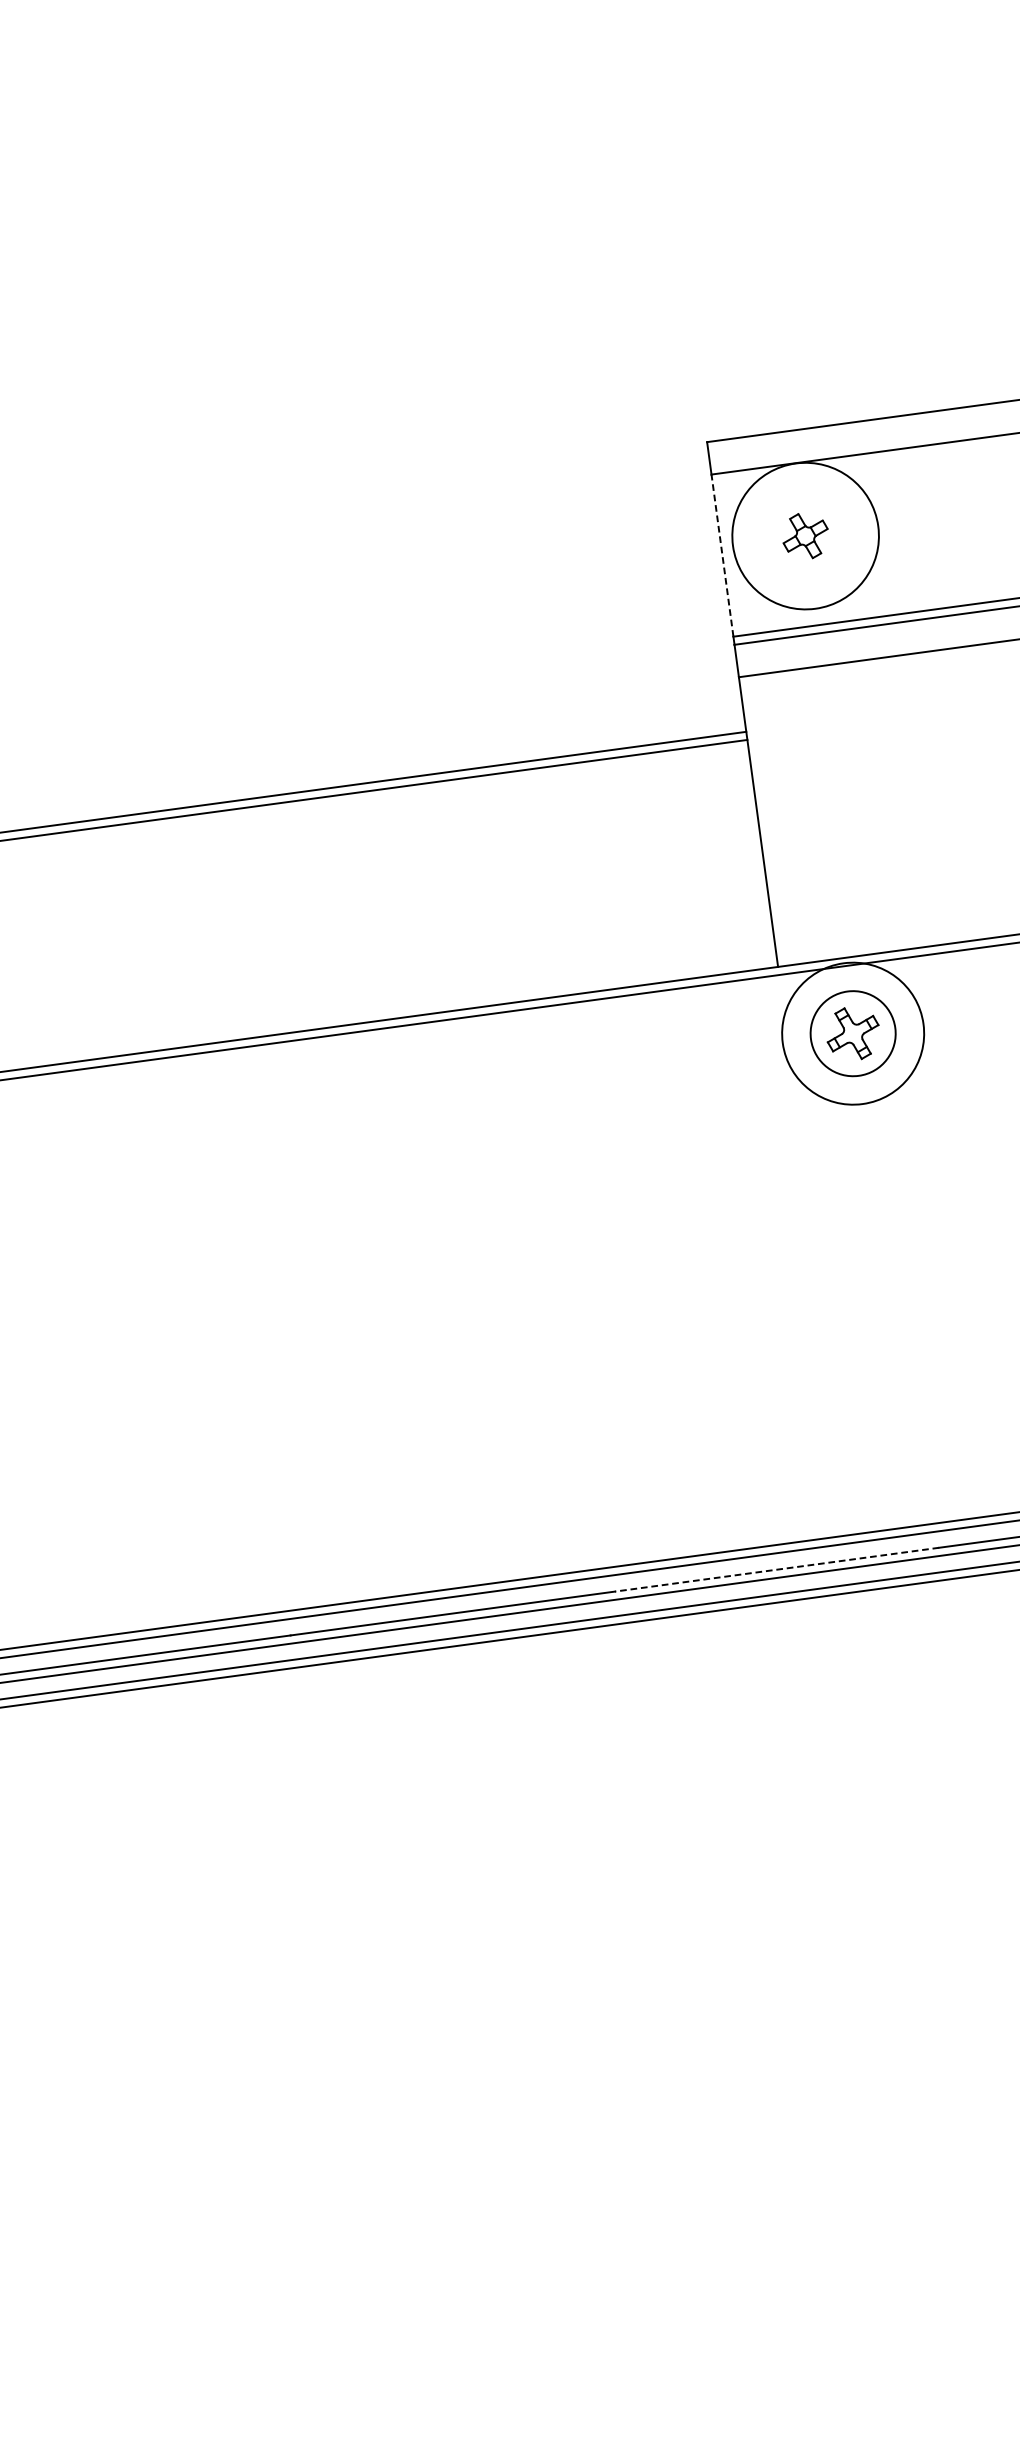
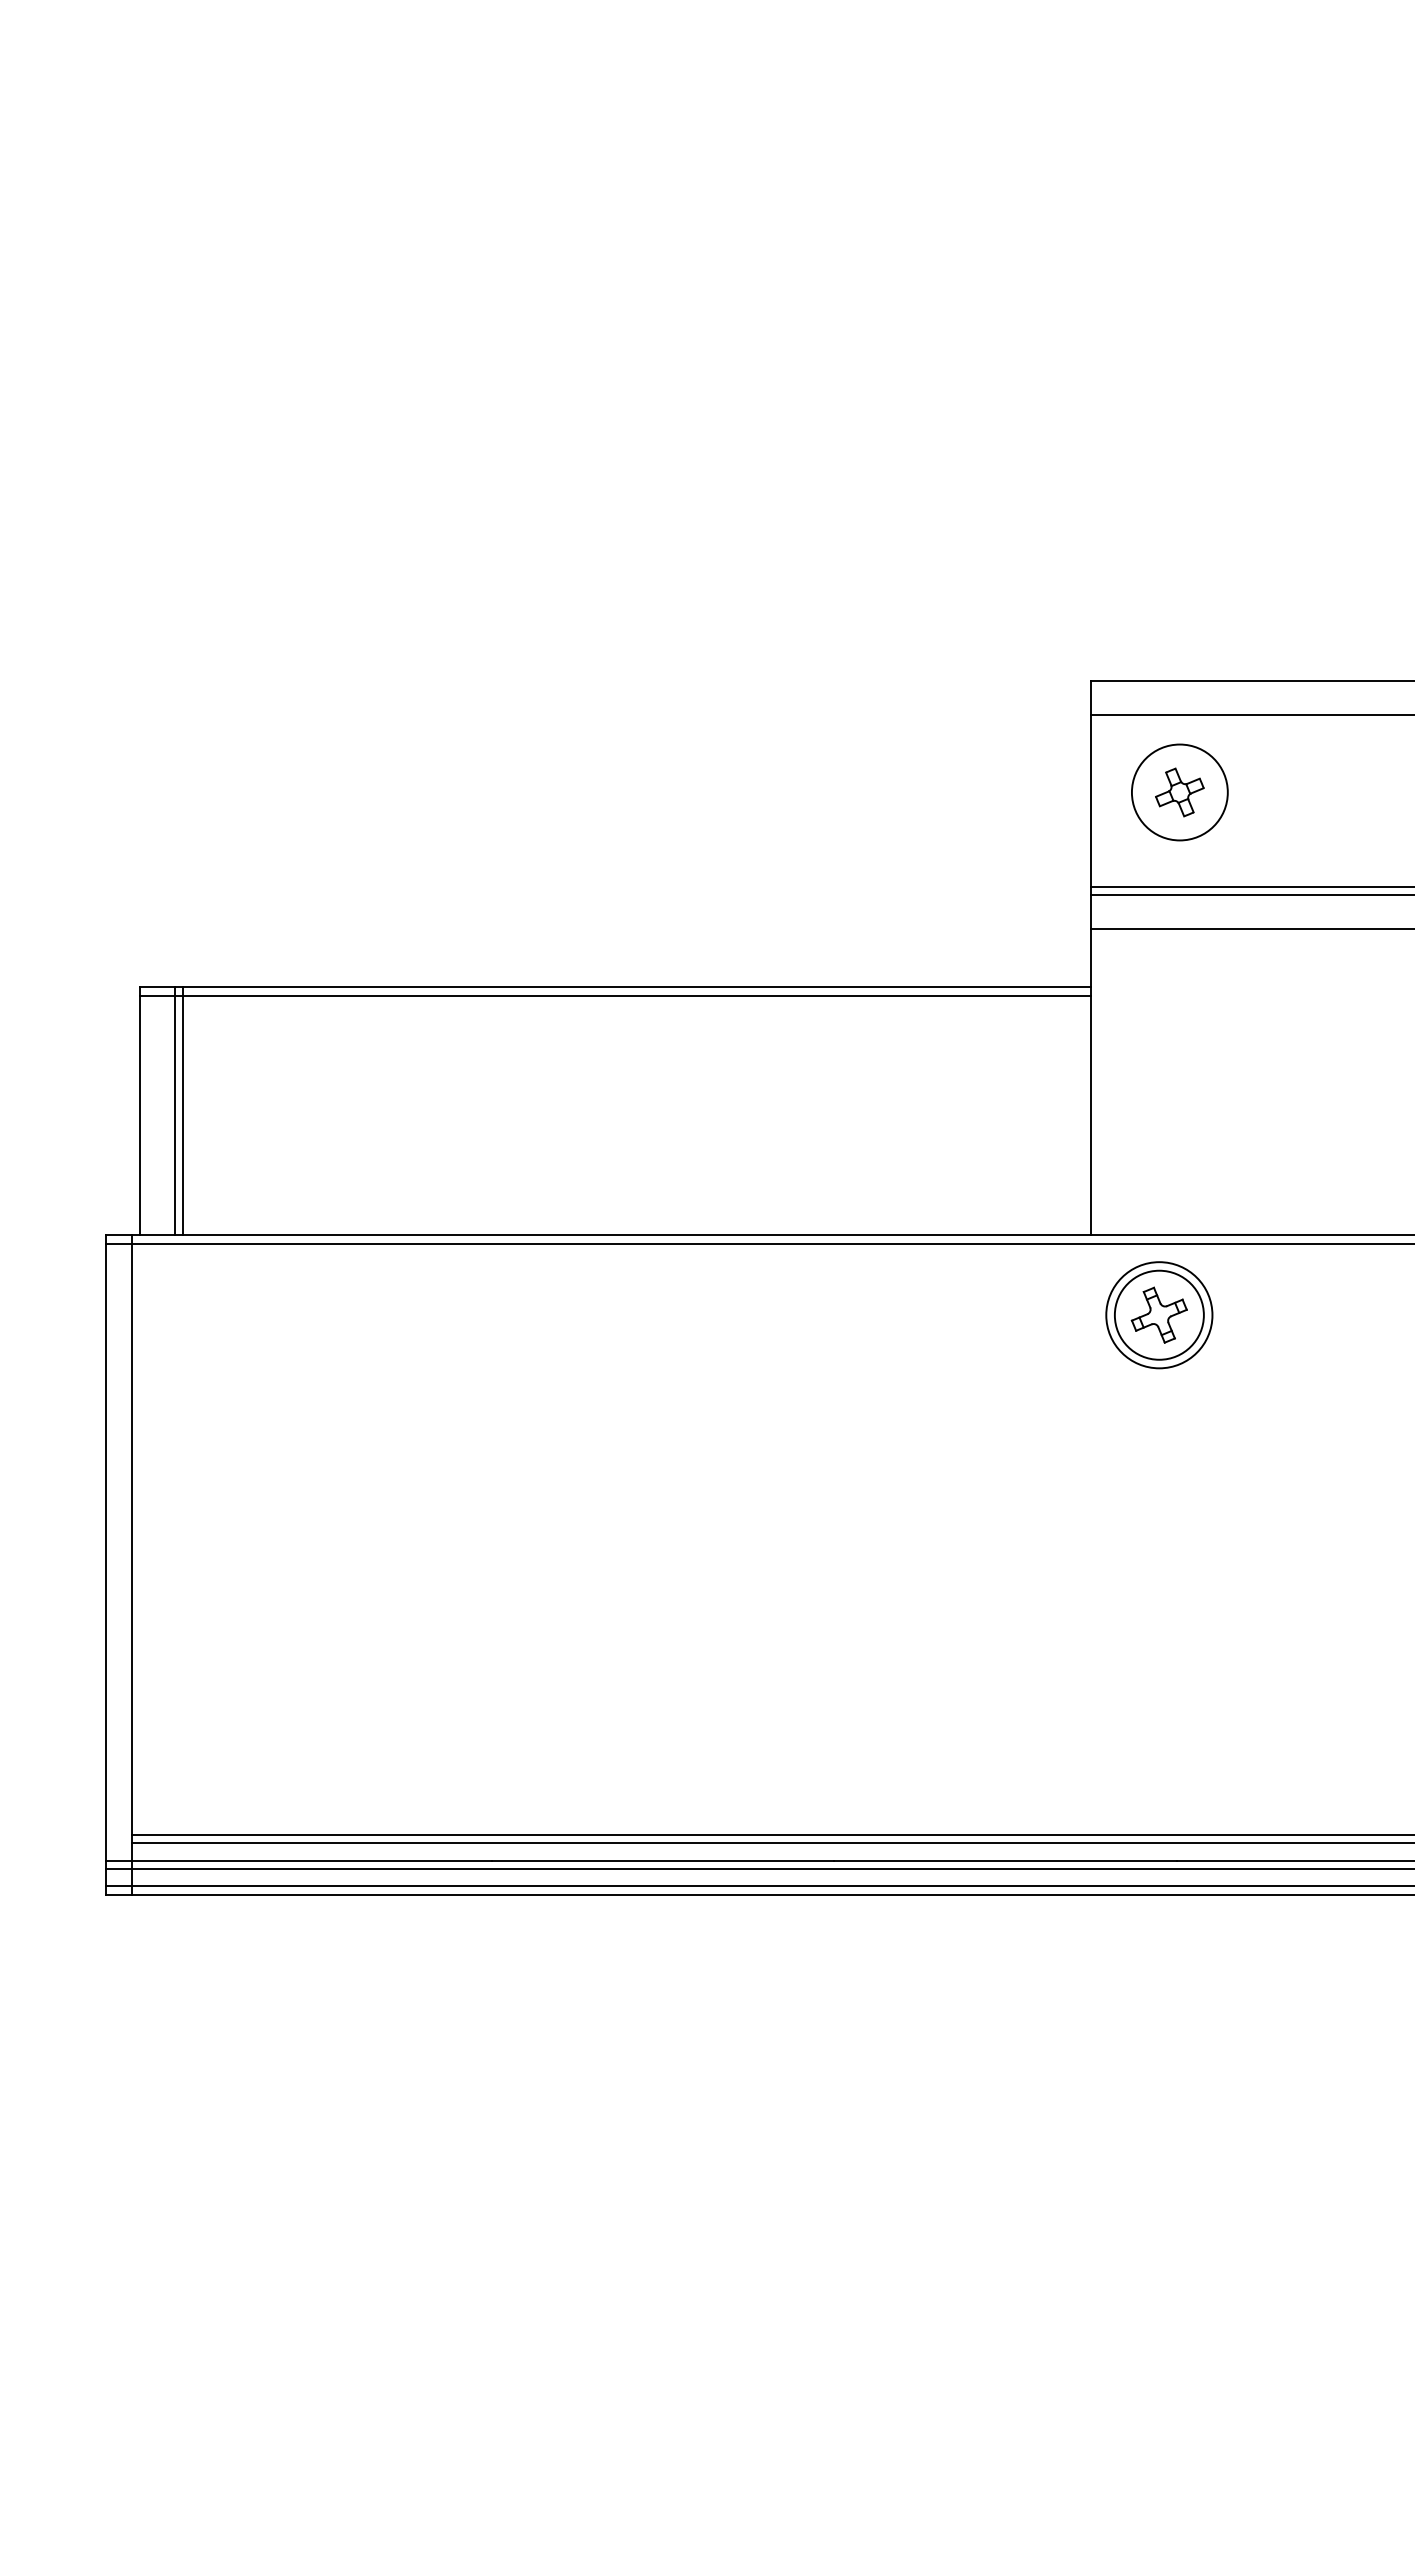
circle: (805, 536) -> (1179, 792), size x0.62
line: (722, 556) -> (1090, 801), dashed -> solid
circle: (853, 1033) -> (1159, 1315), size x0.71
line: (776, 1569) -> (1004, 1860), dashed -> solid

